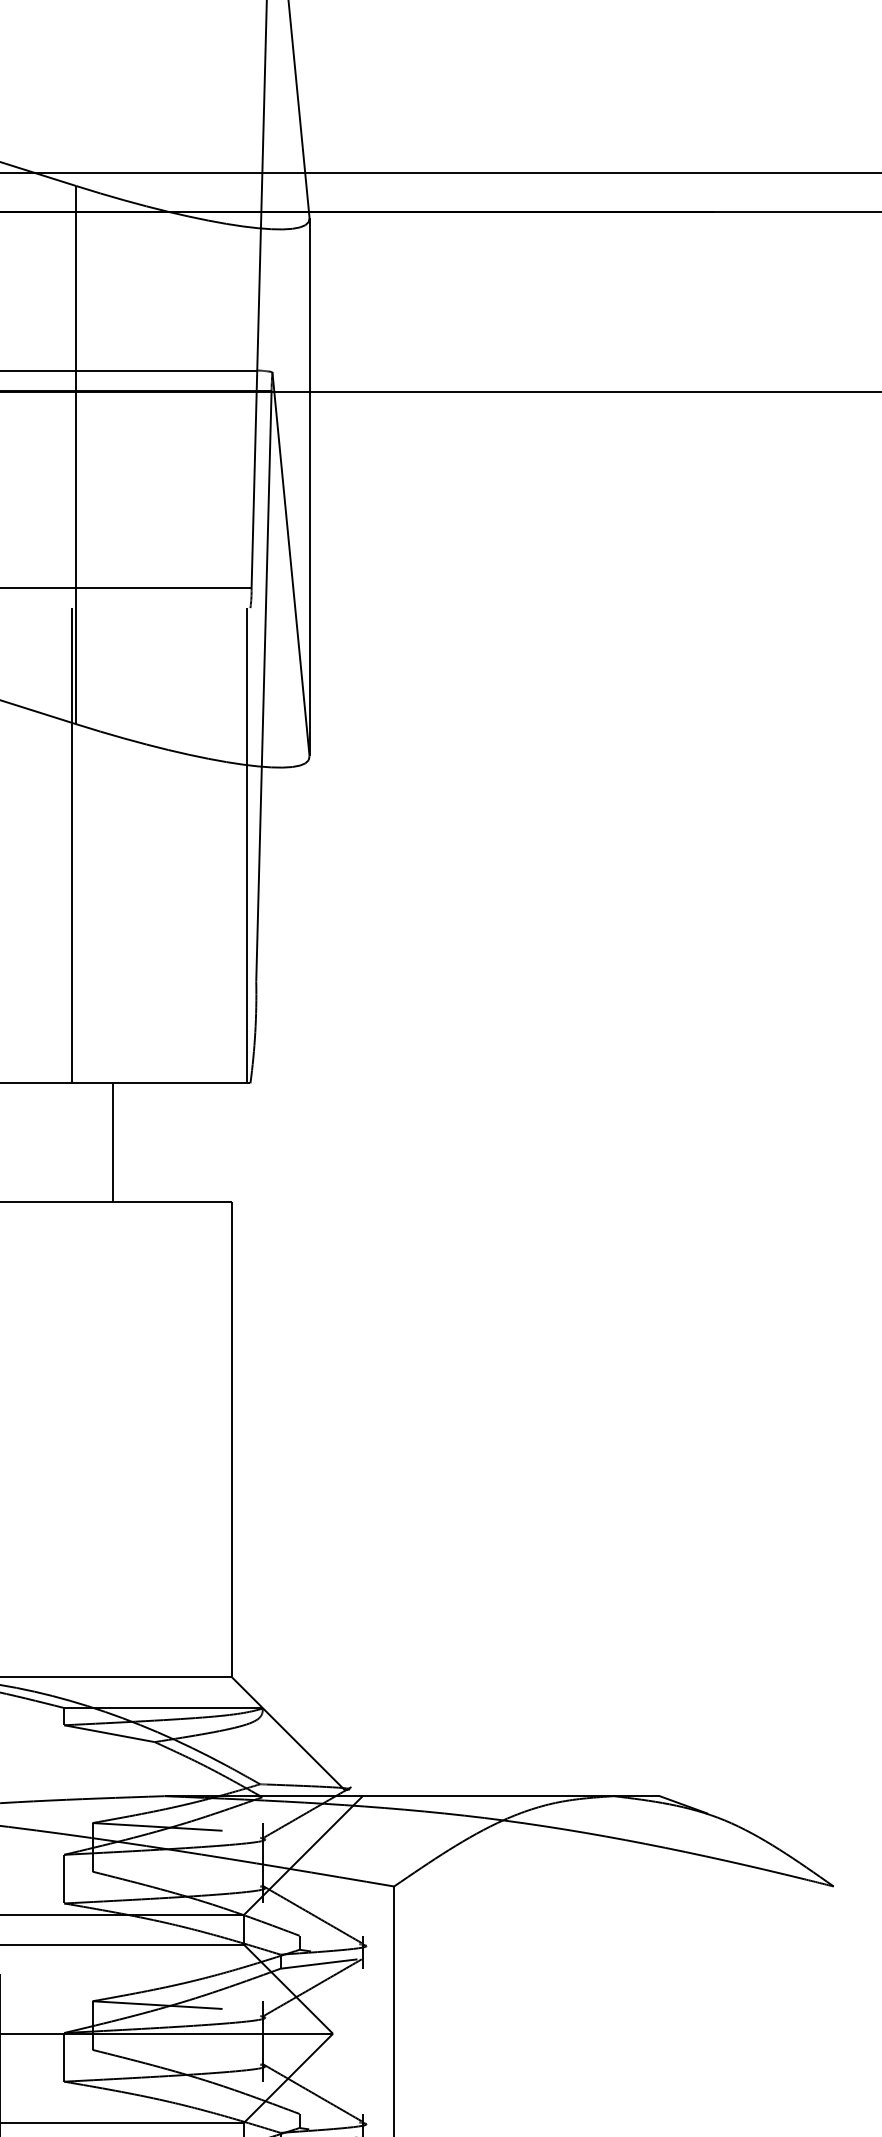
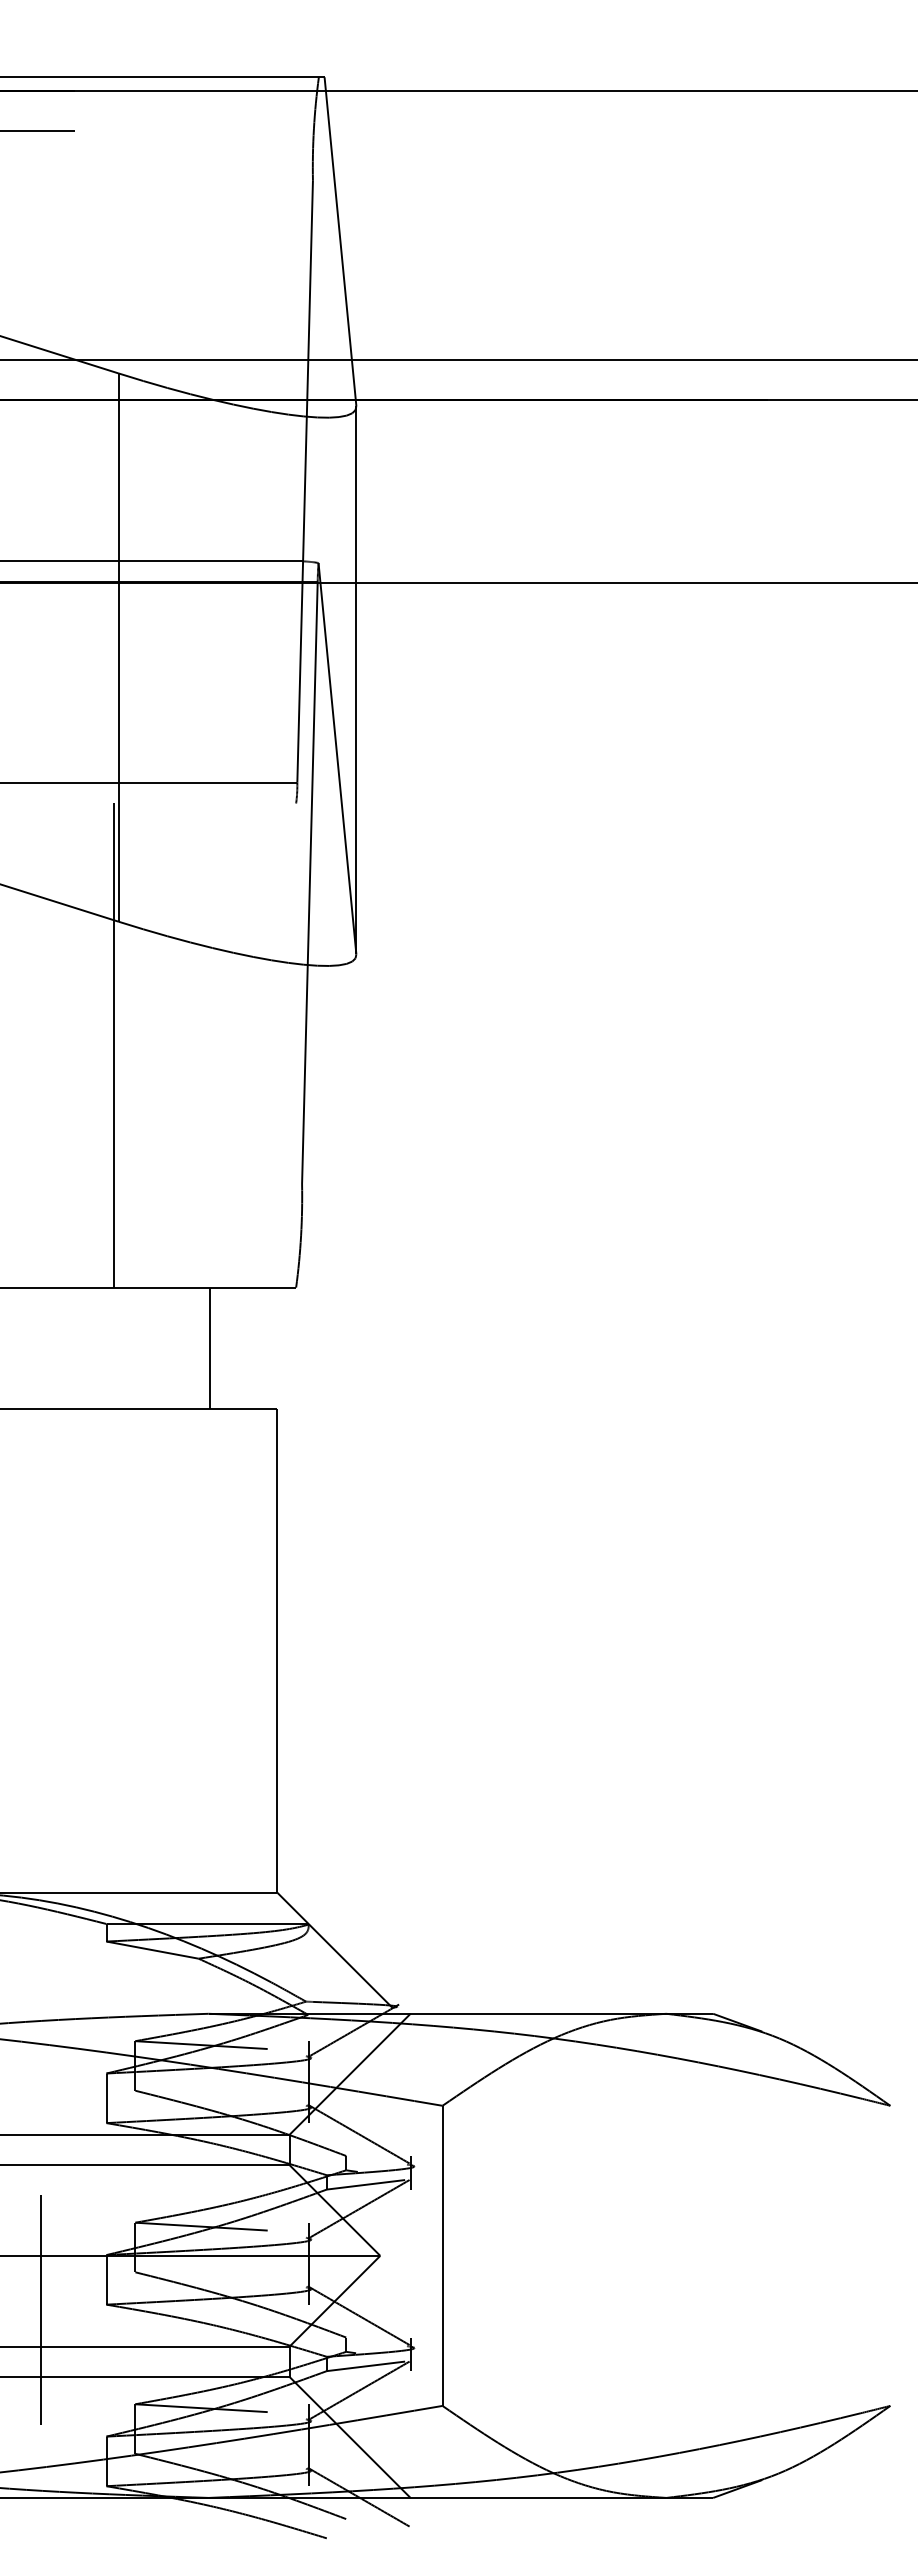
line: (246, 845) -> (292, 1045), removed
line: (113, 1142) -> (210, 1347), moved

